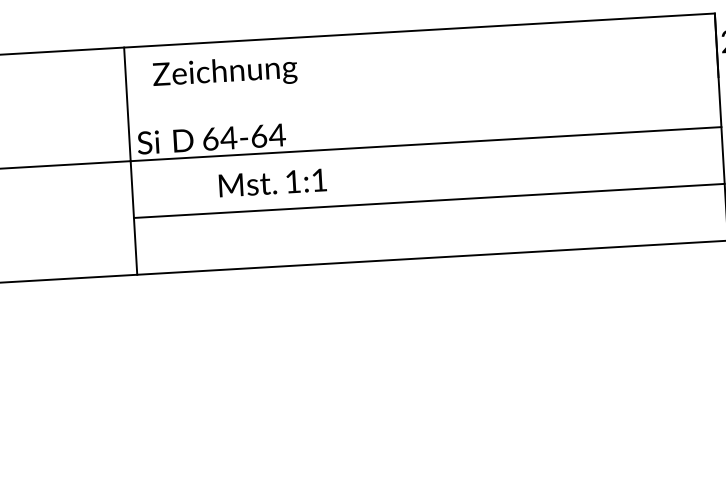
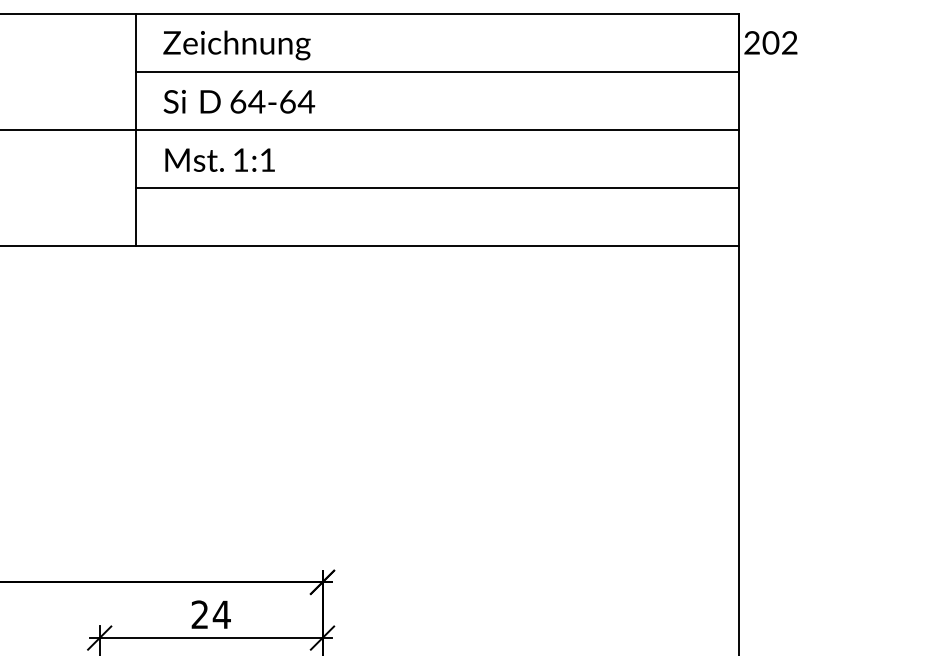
line: (422, 87) -> (437, 71), added
text: (211, 138) -> (239, 101), moved
text: (272, 182) -> (219, 159), moved

